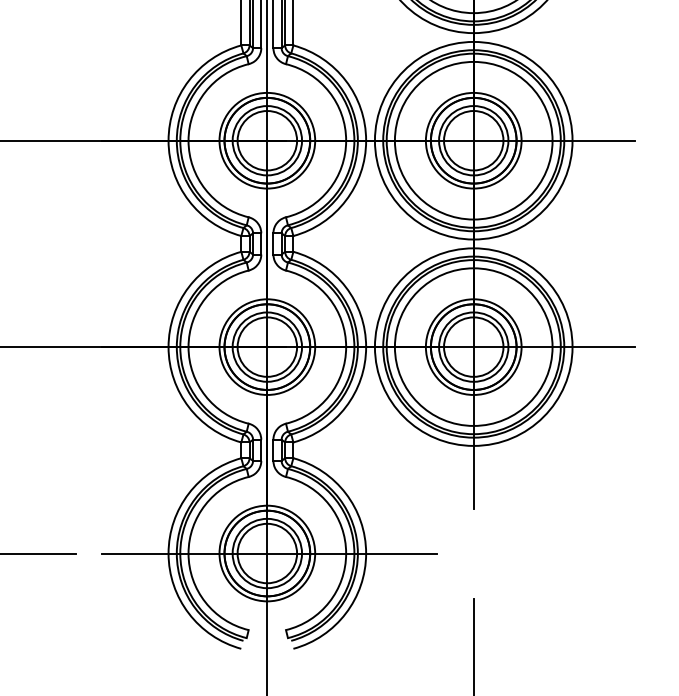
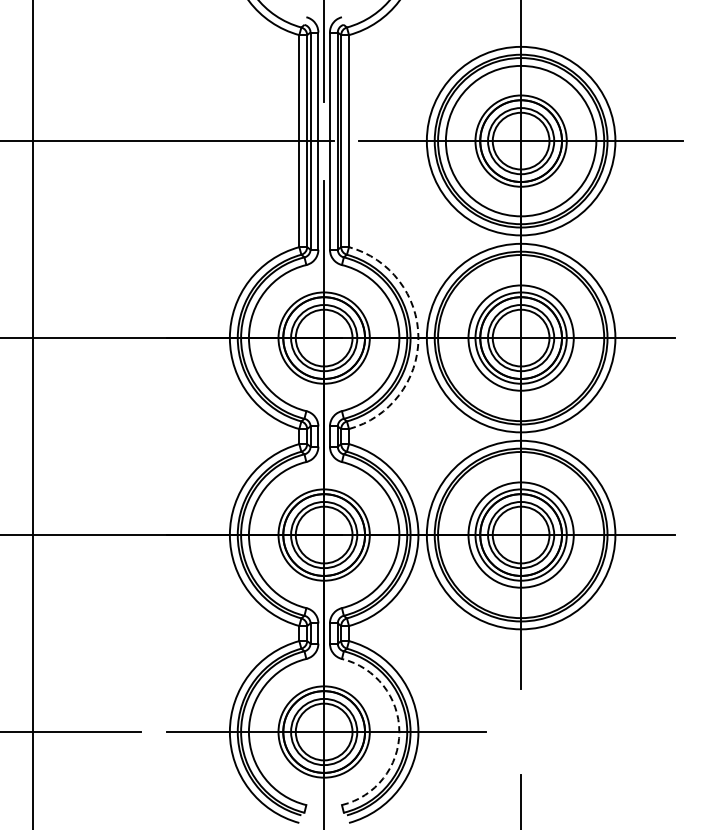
circle: (473, 140) -> (520, 337), size x0.7
arc: (366, 141) -> (418, 338), solid -> dashed
circle: (473, 346) -> (520, 534), size x0.7
arc: (346, 554) -> (399, 732), solid -> dashed

